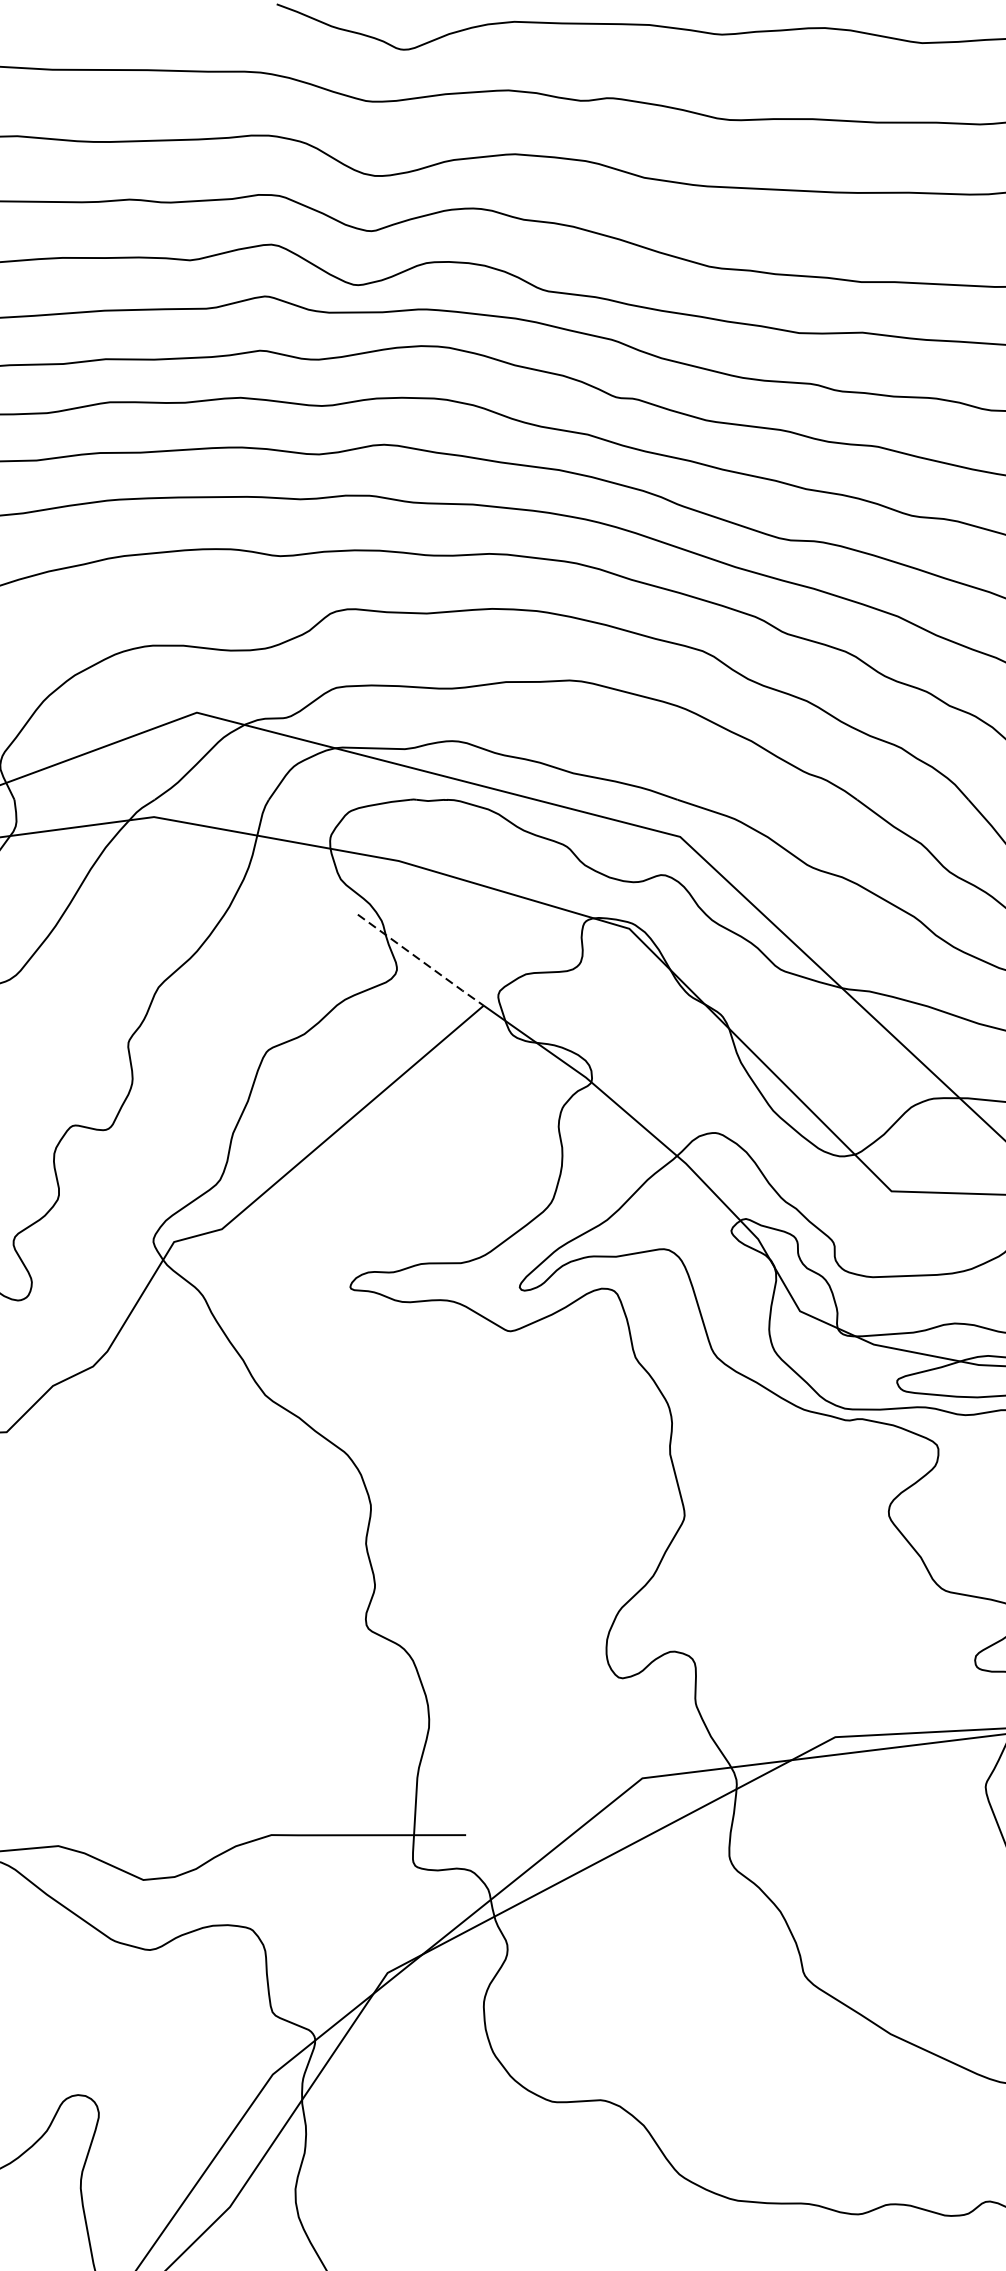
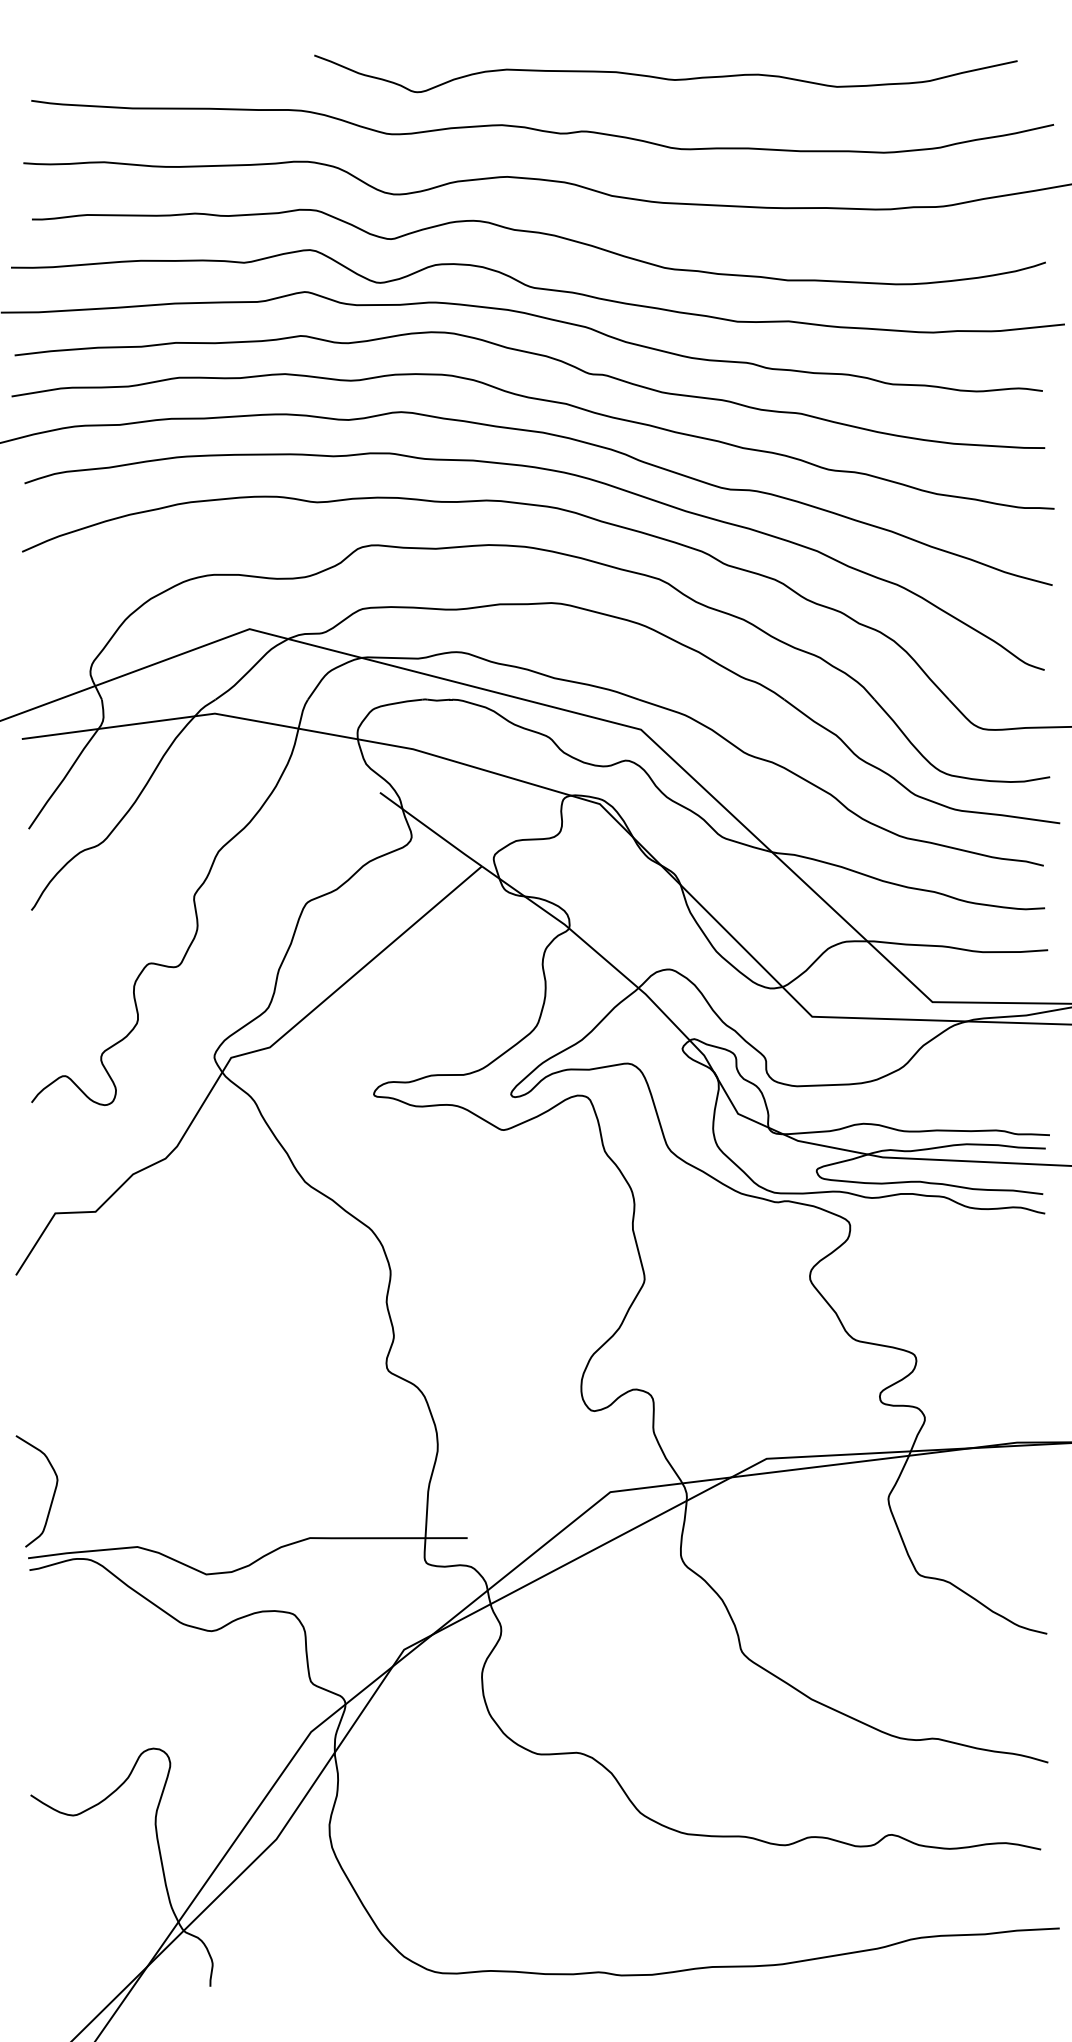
line: (421, 961) -> (431, 830), dashed -> solid

